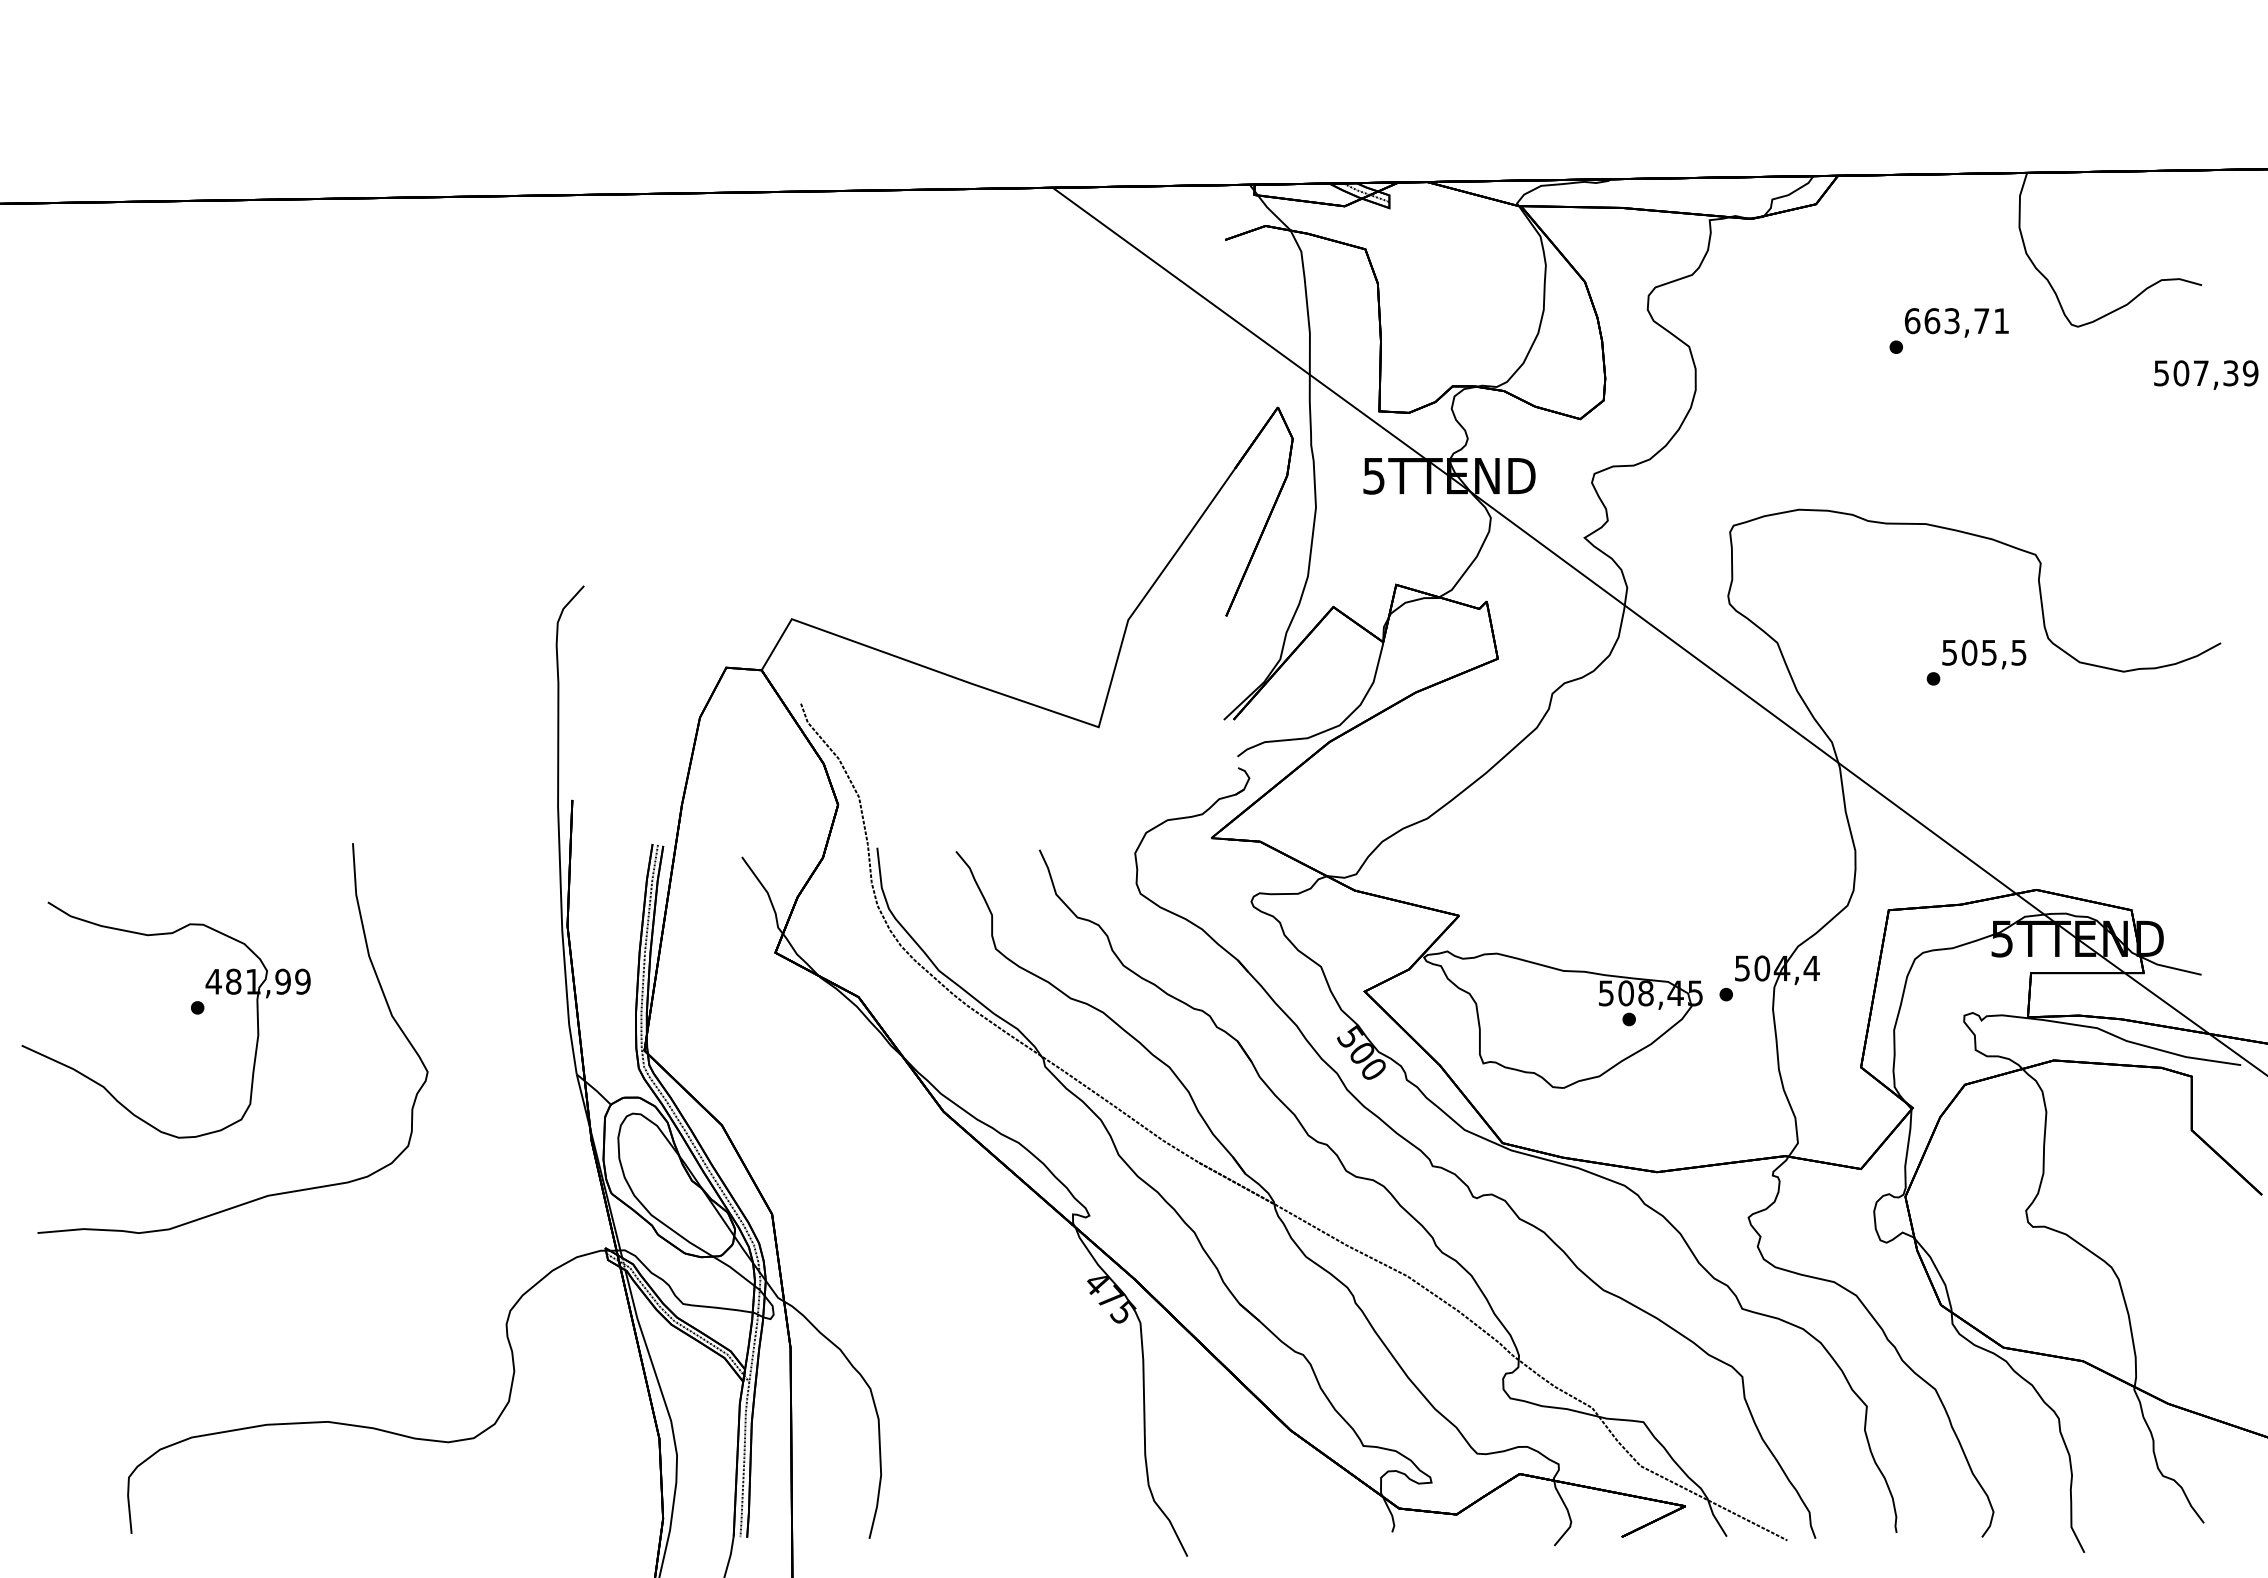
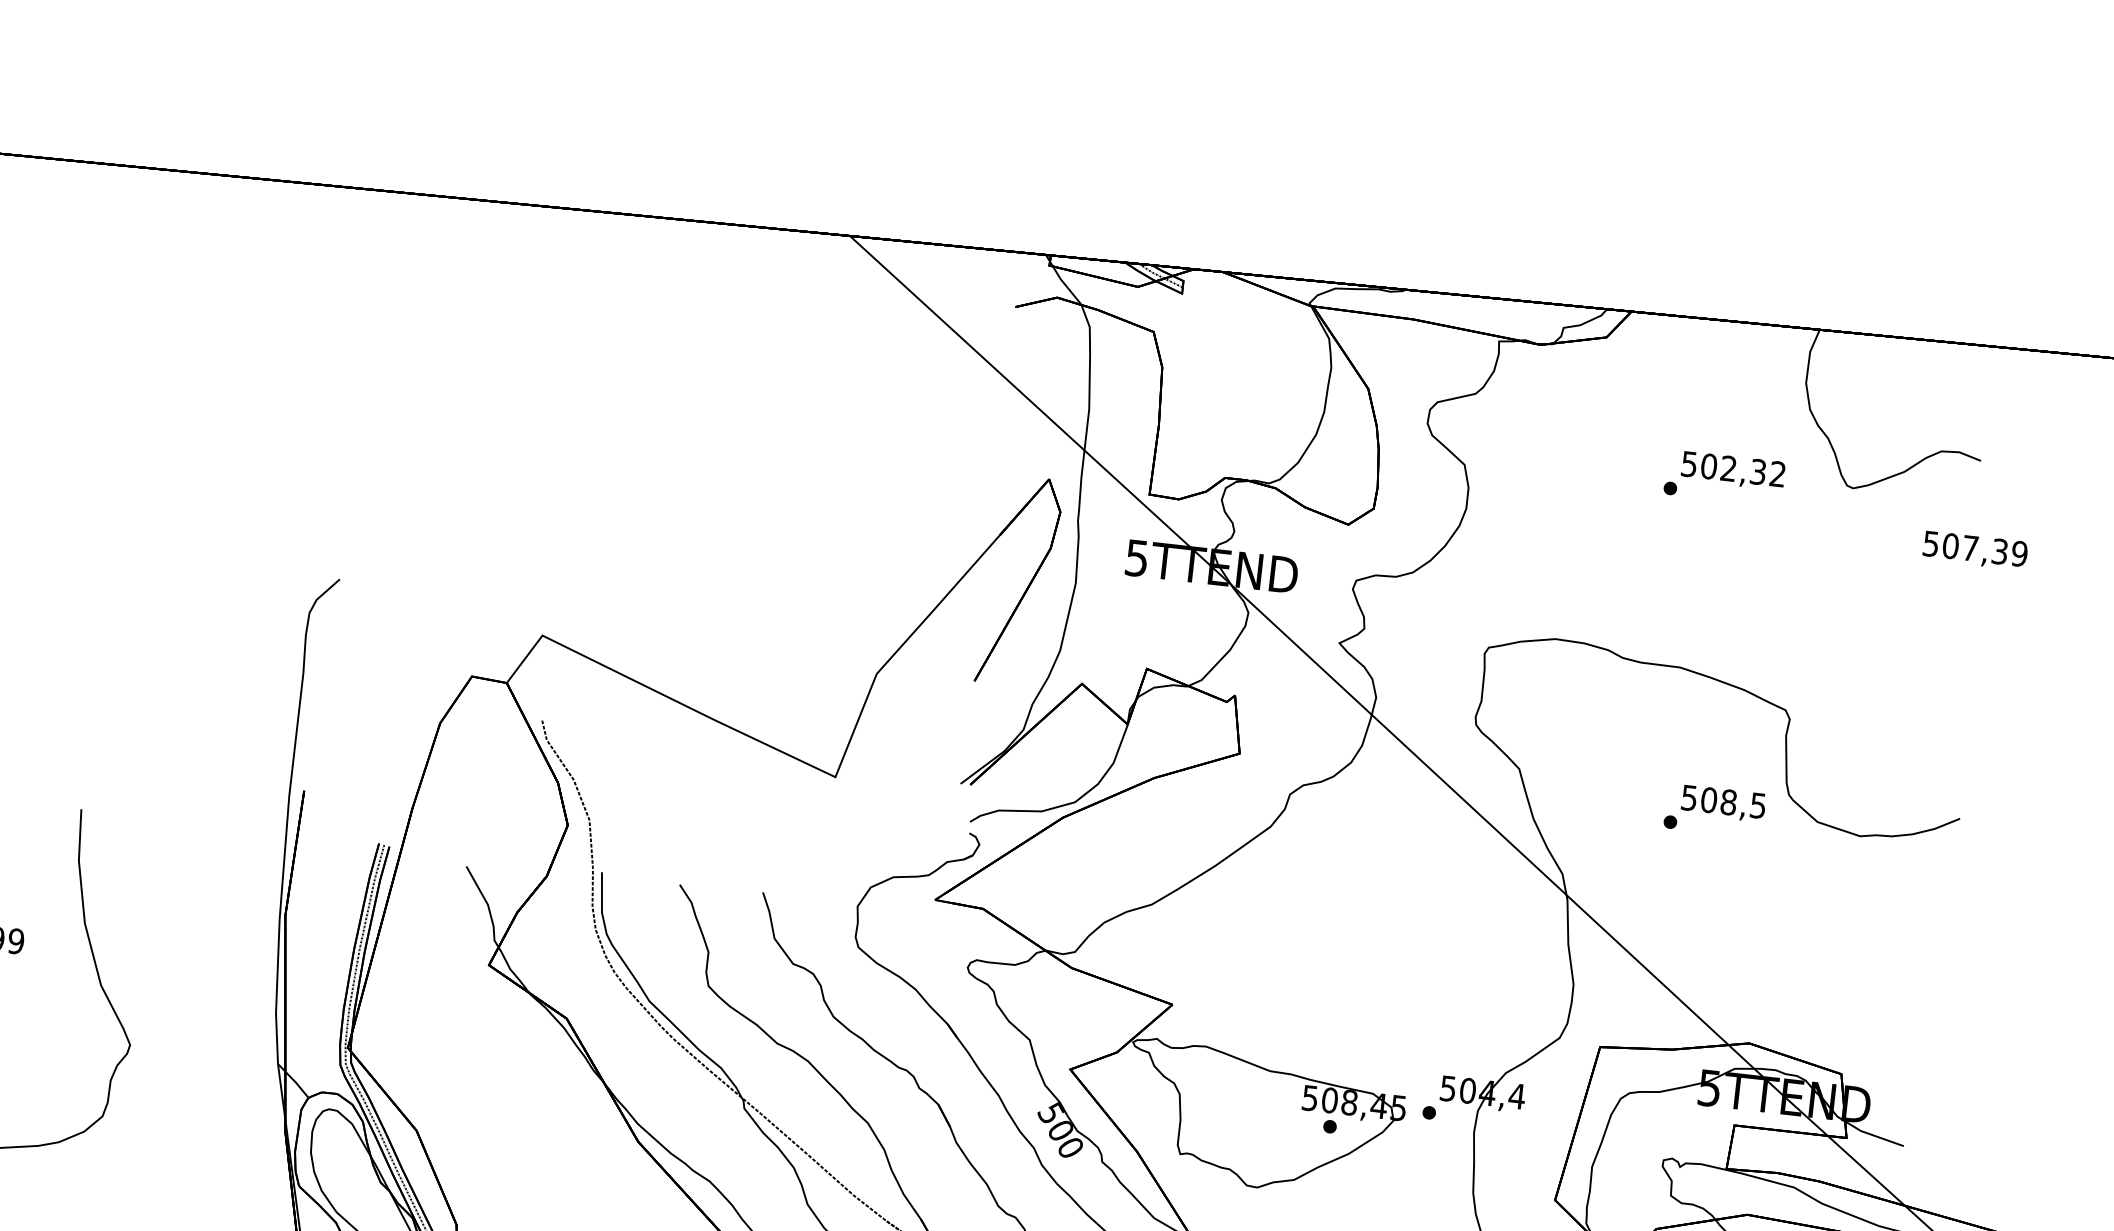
text: (1956, 321) -> (1733, 469), 663,71 -> 502,32
text: (1989, 652) -> (1728, 802), 505,5 -> 508,5

